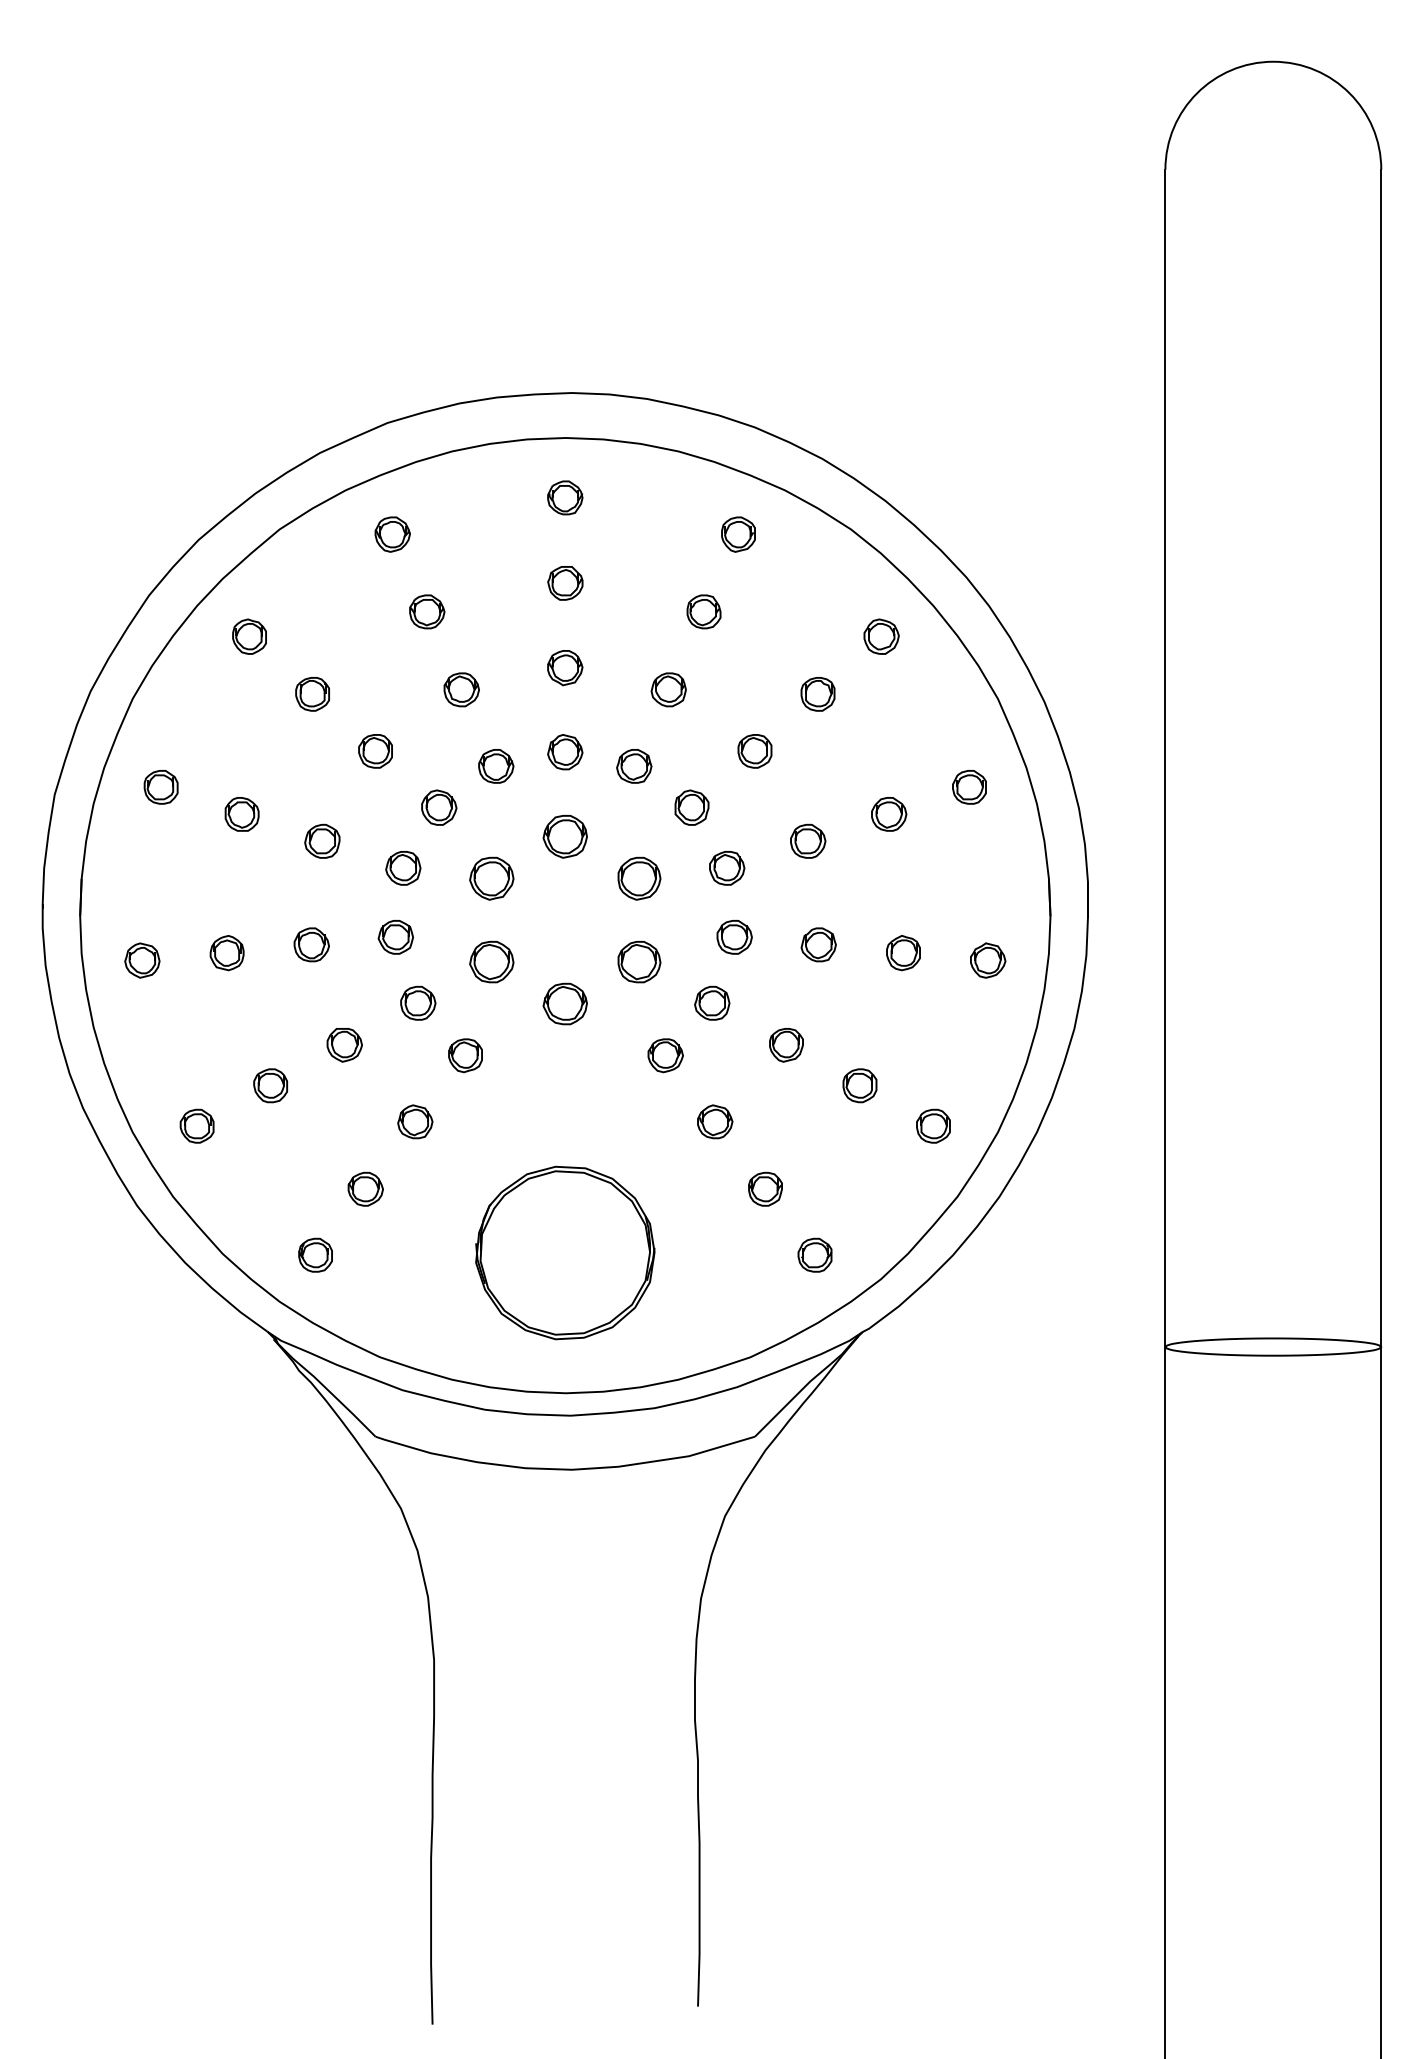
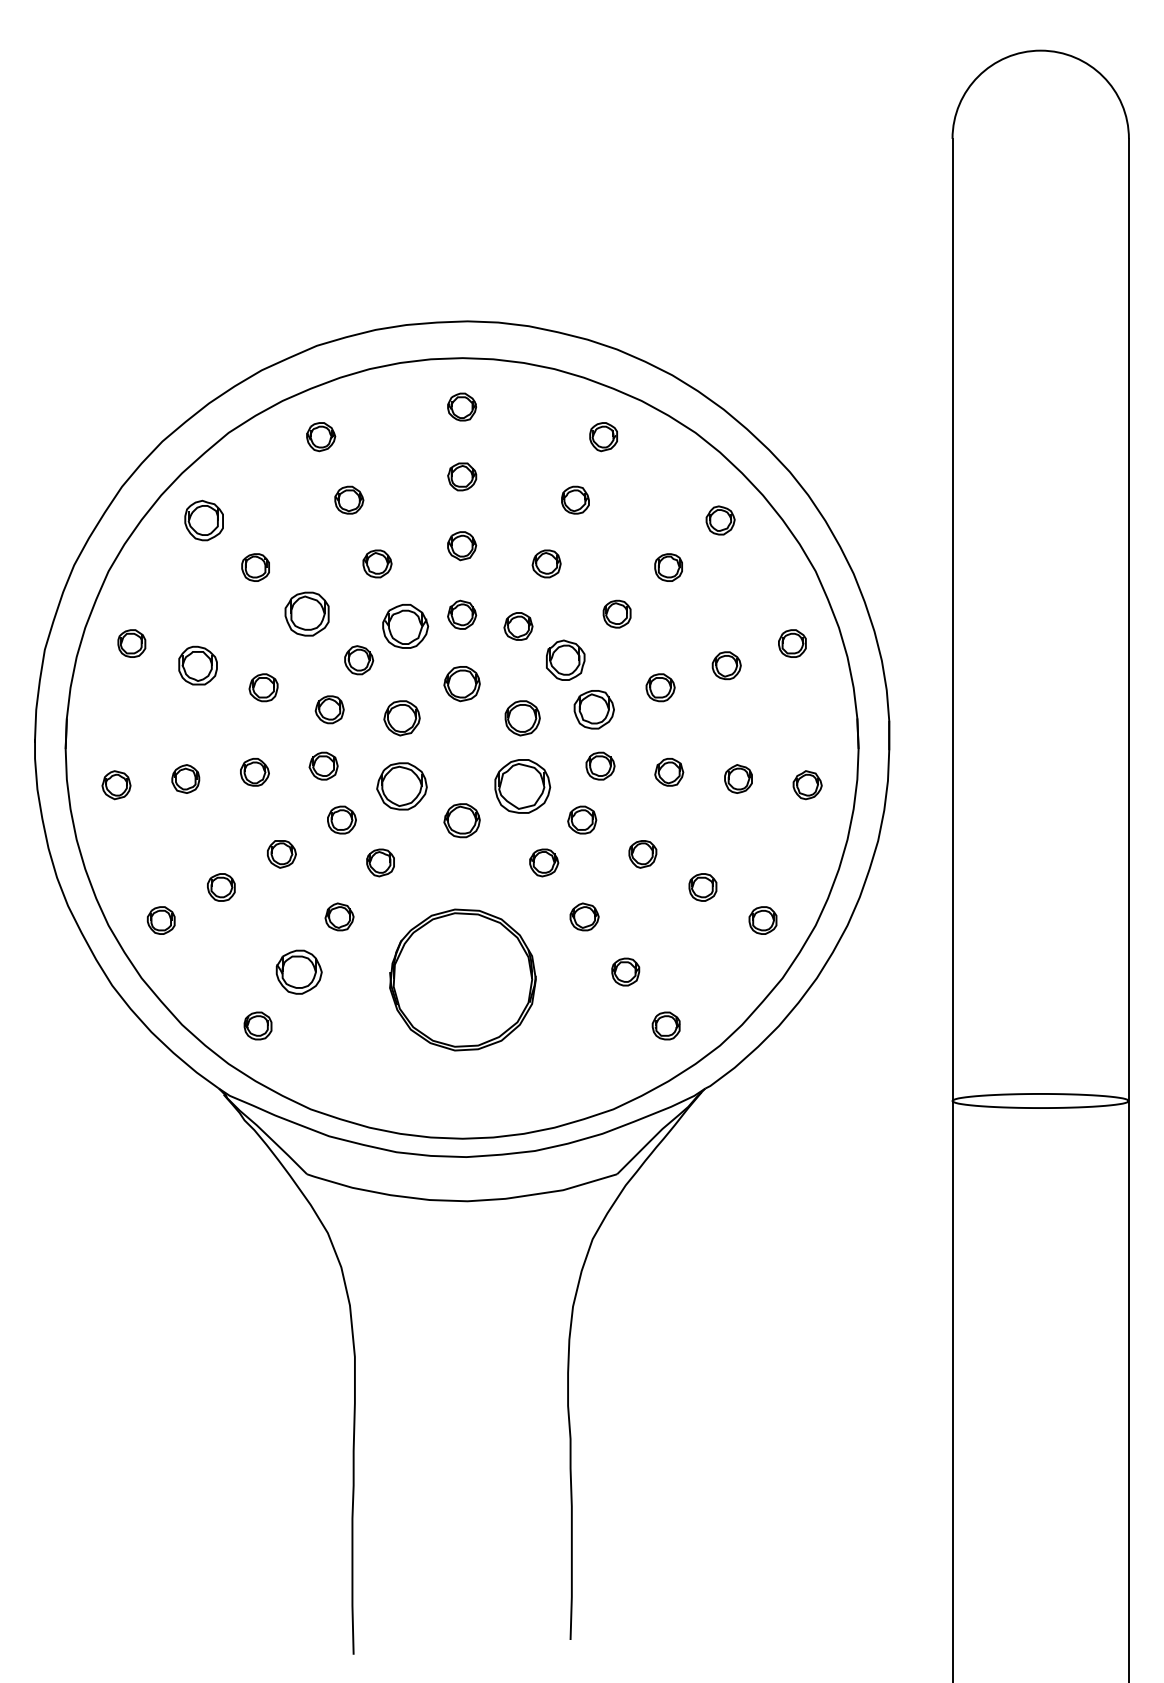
part: (249, 636) -> (204, 520), size x1.4
part: (375, 751) -> (307, 614), size x1.6
part: (496, 766) -> (405, 626), size x1.6
part: (691, 807) -> (565, 660), size x1.4
part: (241, 814) -> (197, 665), size x1.4
part: (727, 868) -> (594, 709), size x1.4
part: (491, 961) -> (401, 785), size x1.4
part: (639, 961) -> (522, 785), size x1.6
part: (365, 1188) -> (298, 971), size x1.6
part: (565, 1252) -> (463, 979), moved

